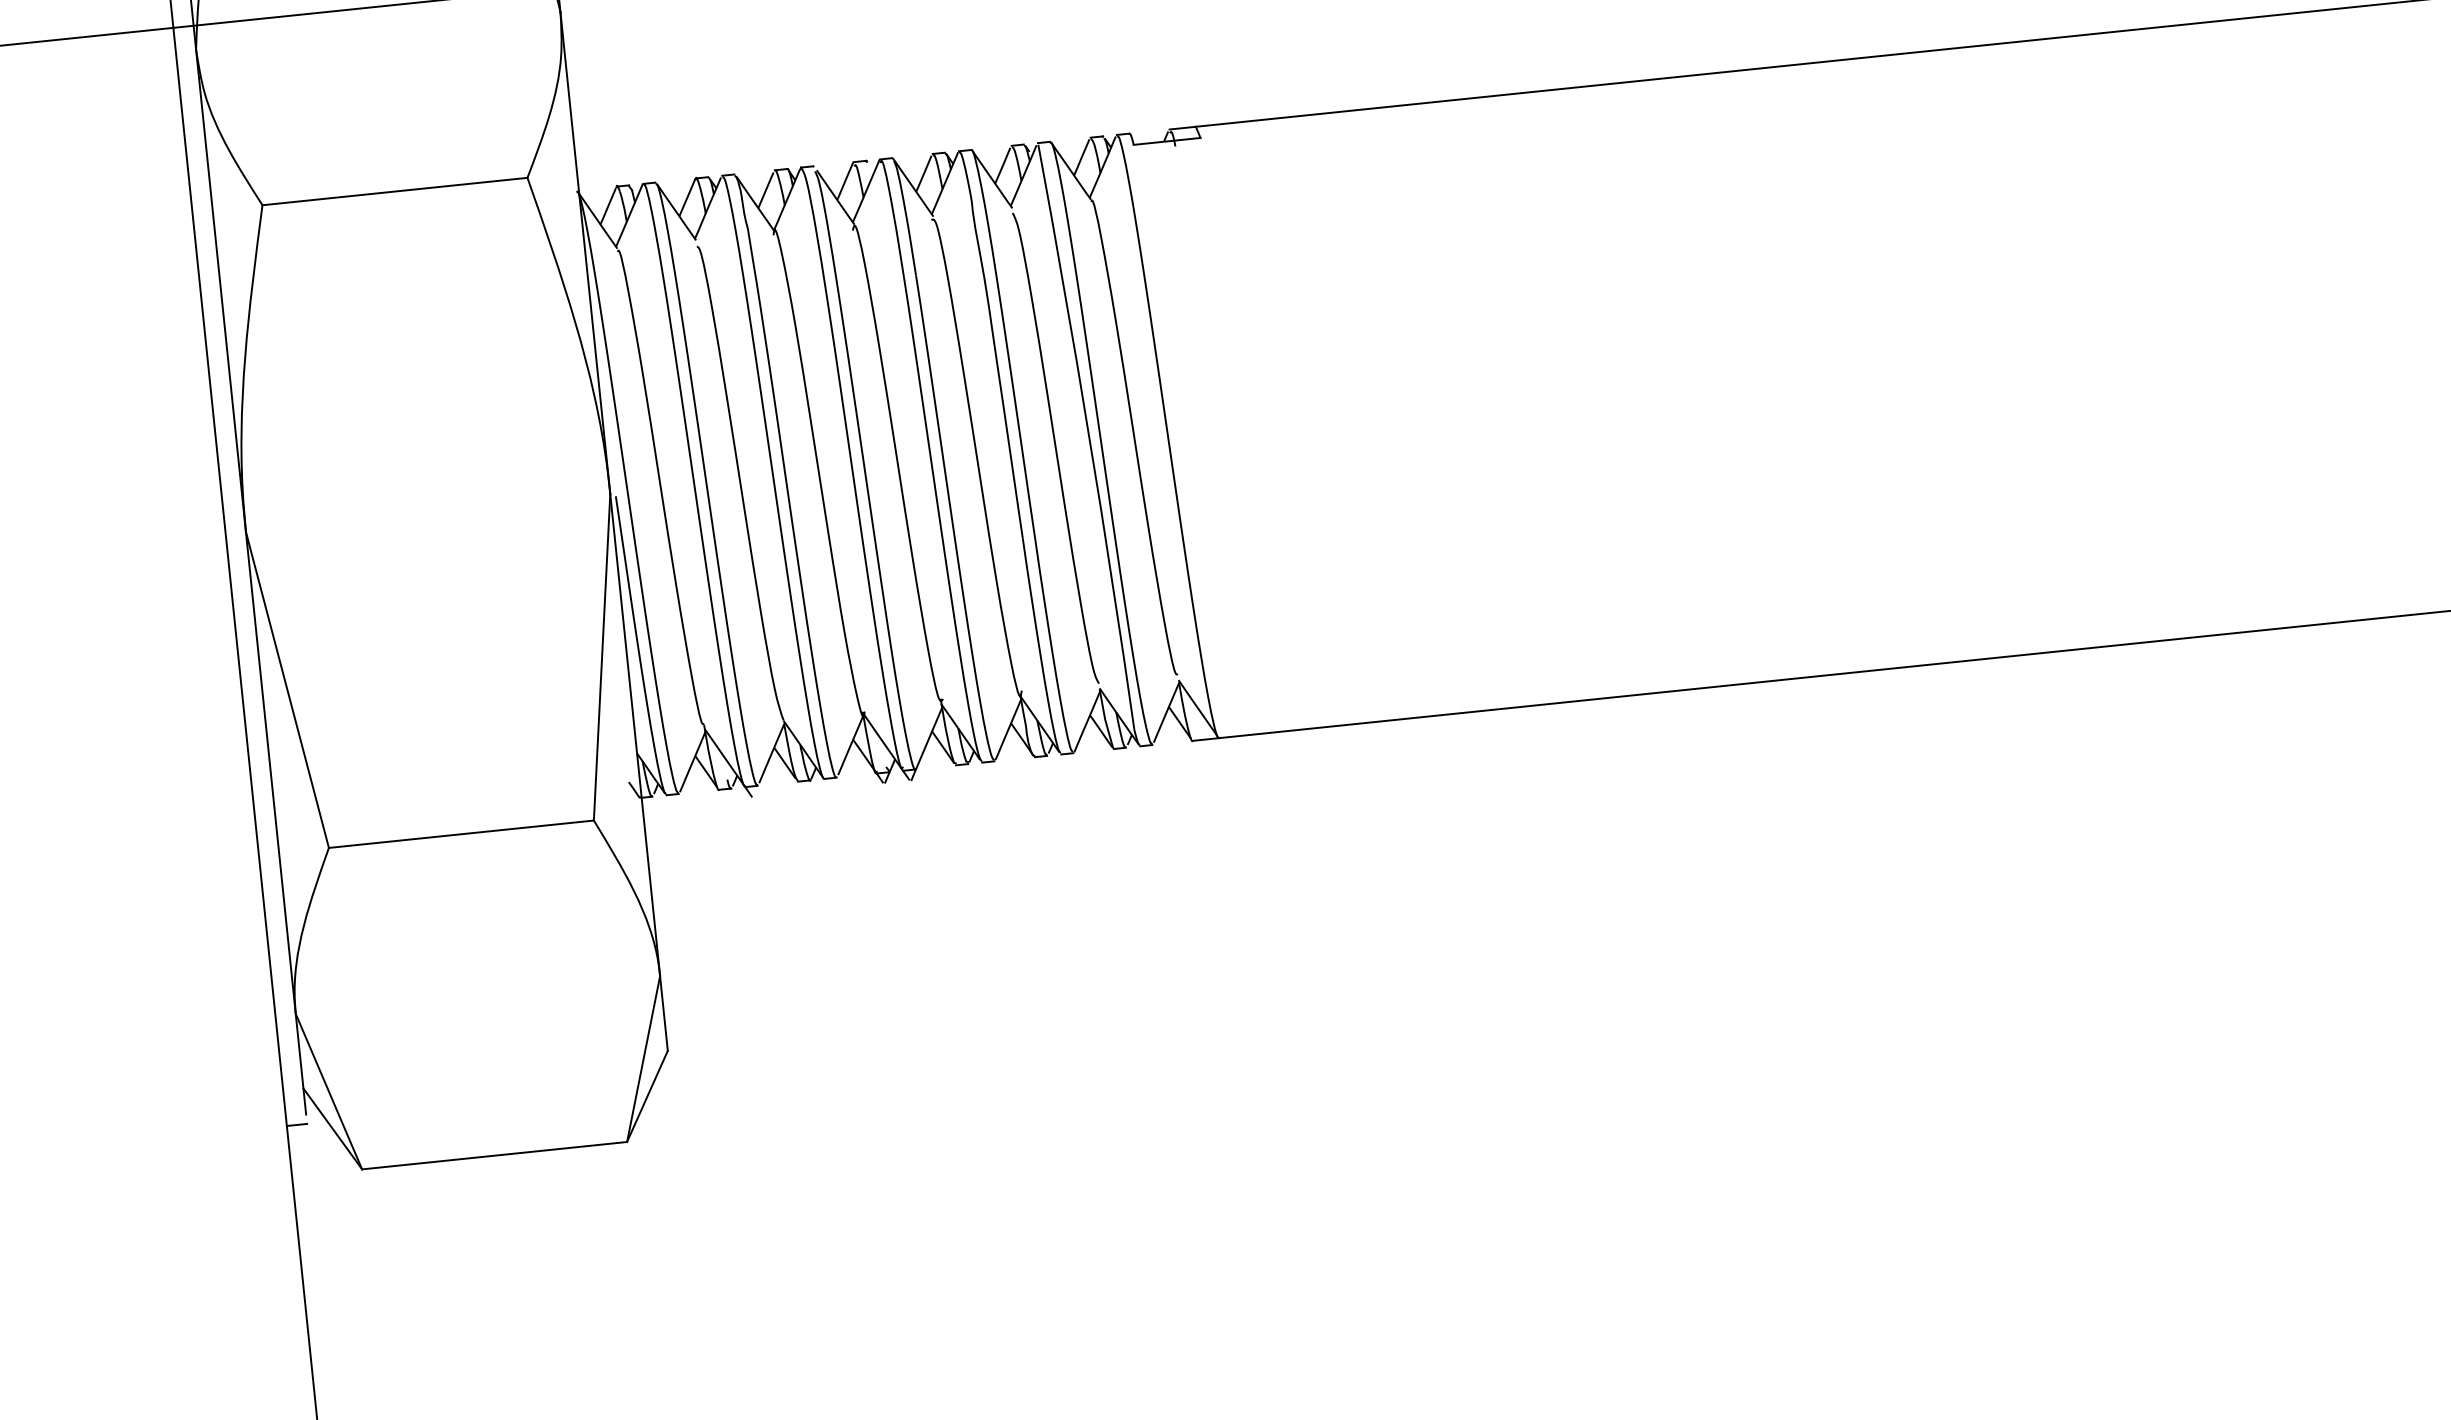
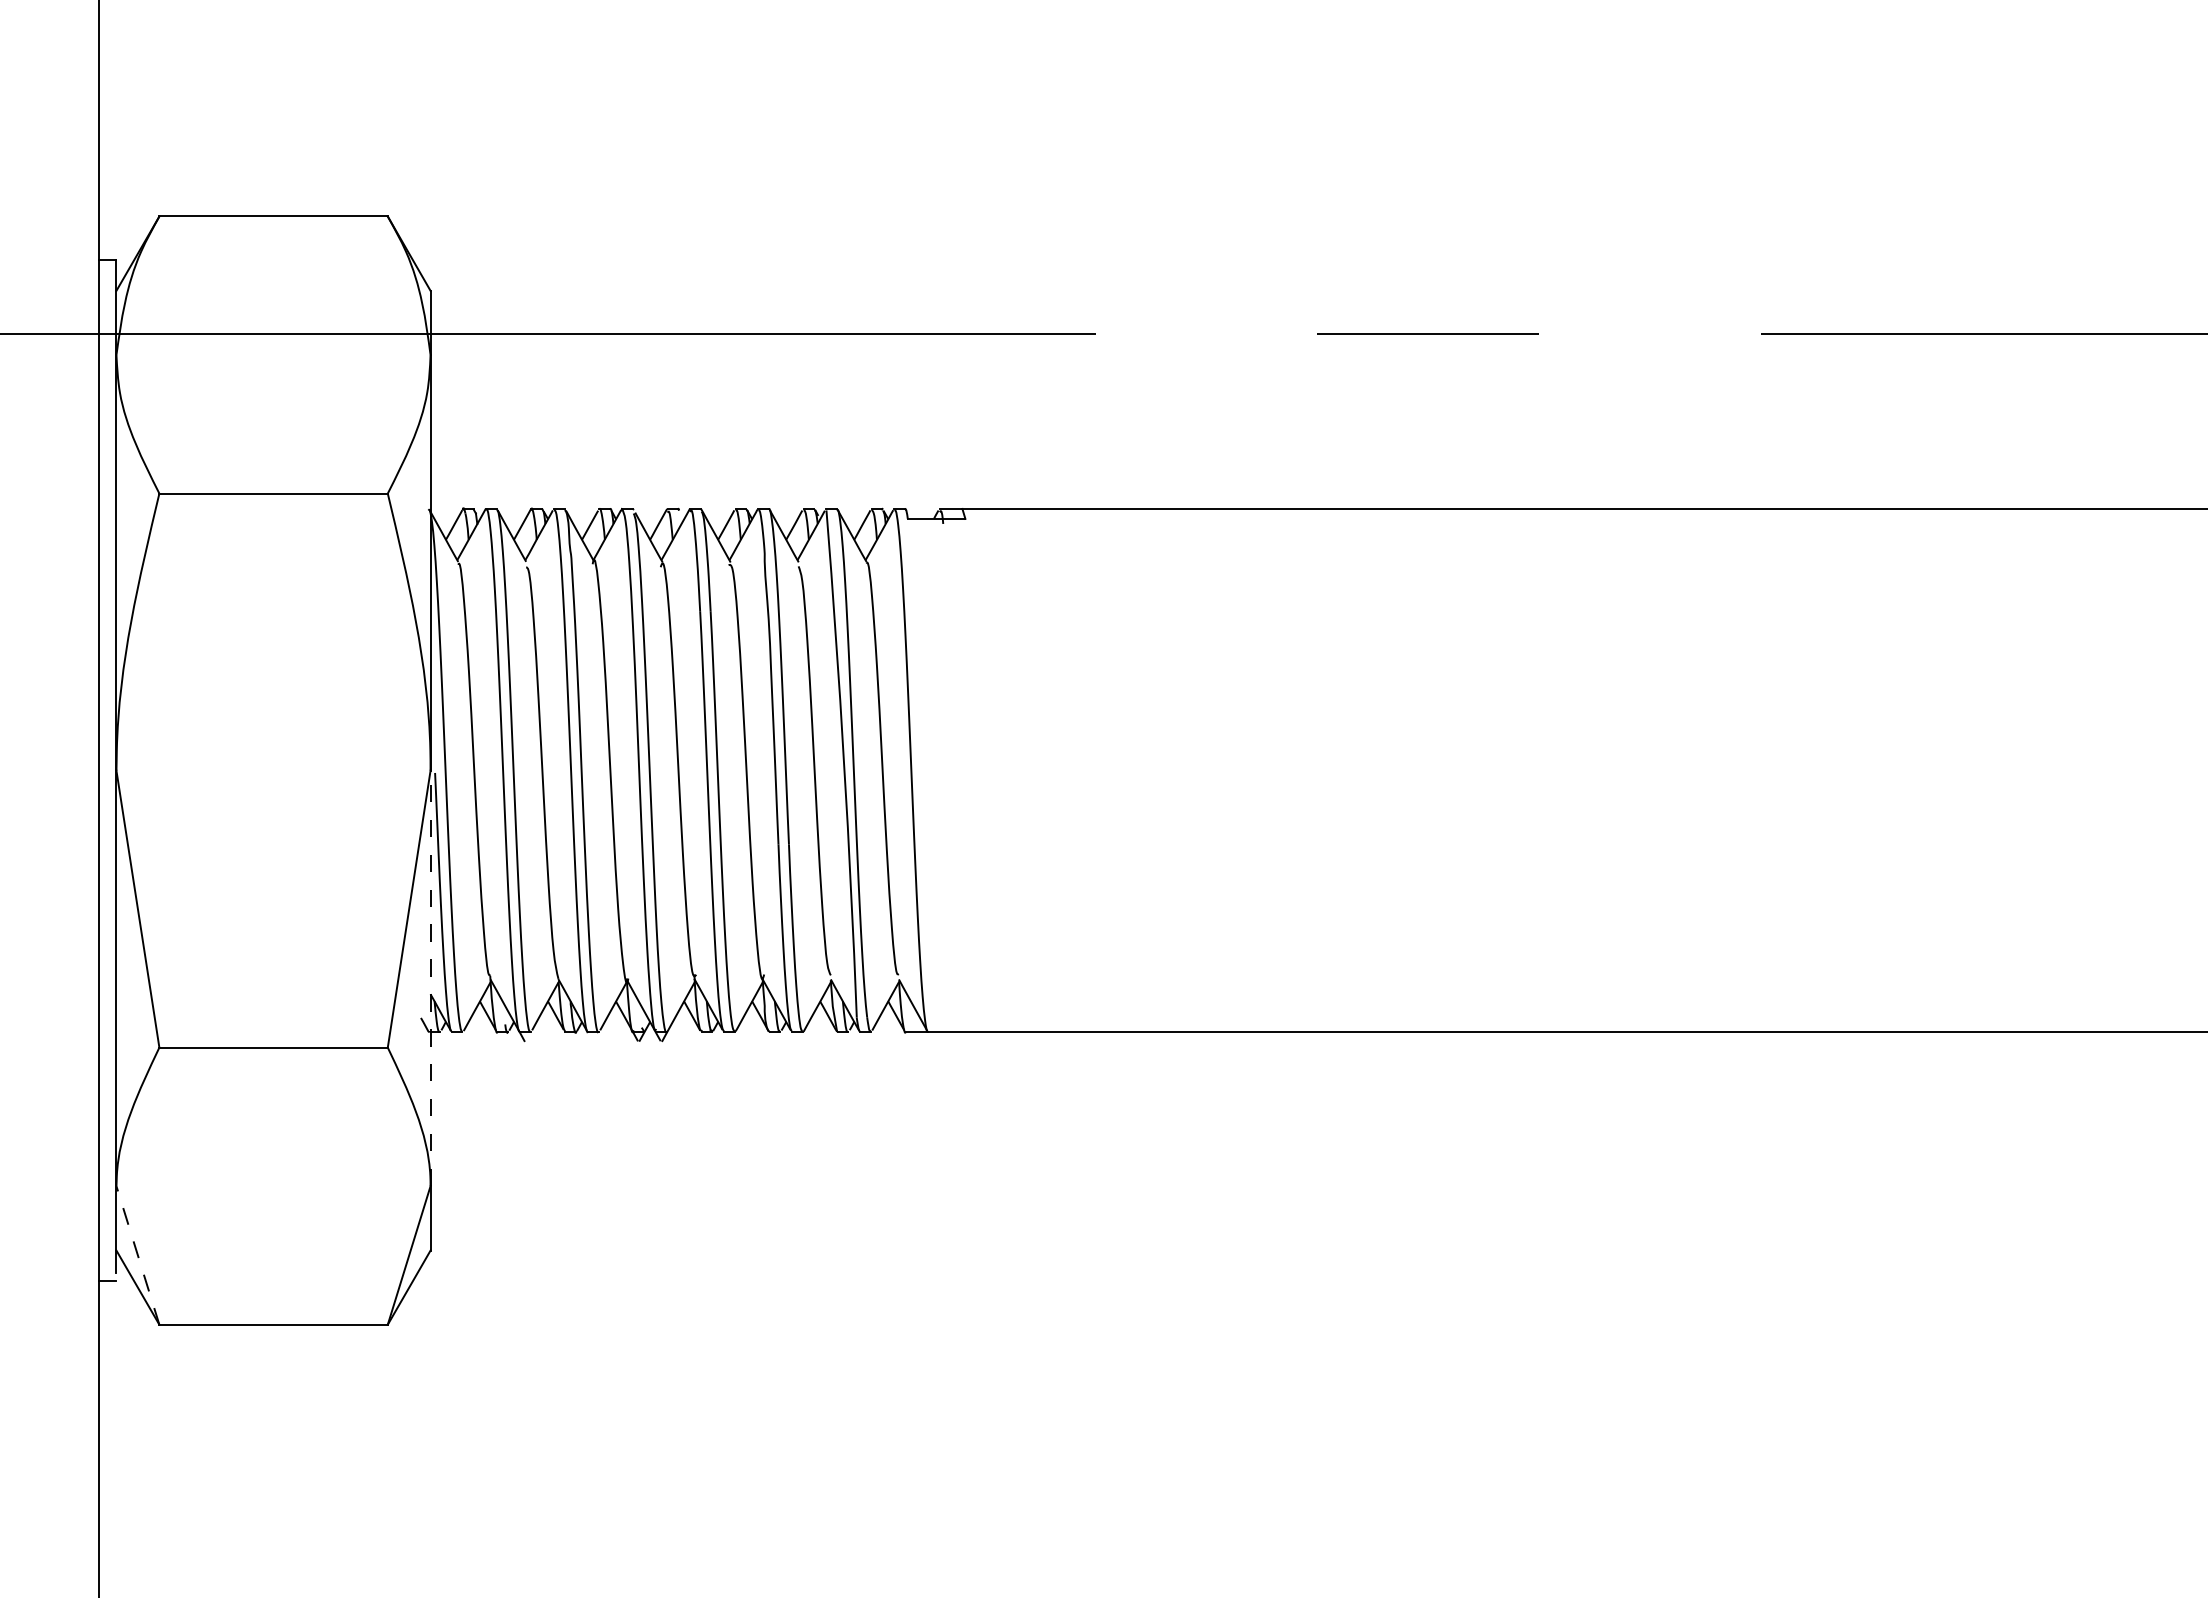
line: (635, 735) -> (430, 978), solid -> dashed
line: (328, 1091) -> (137, 1255), solid -> dashed

